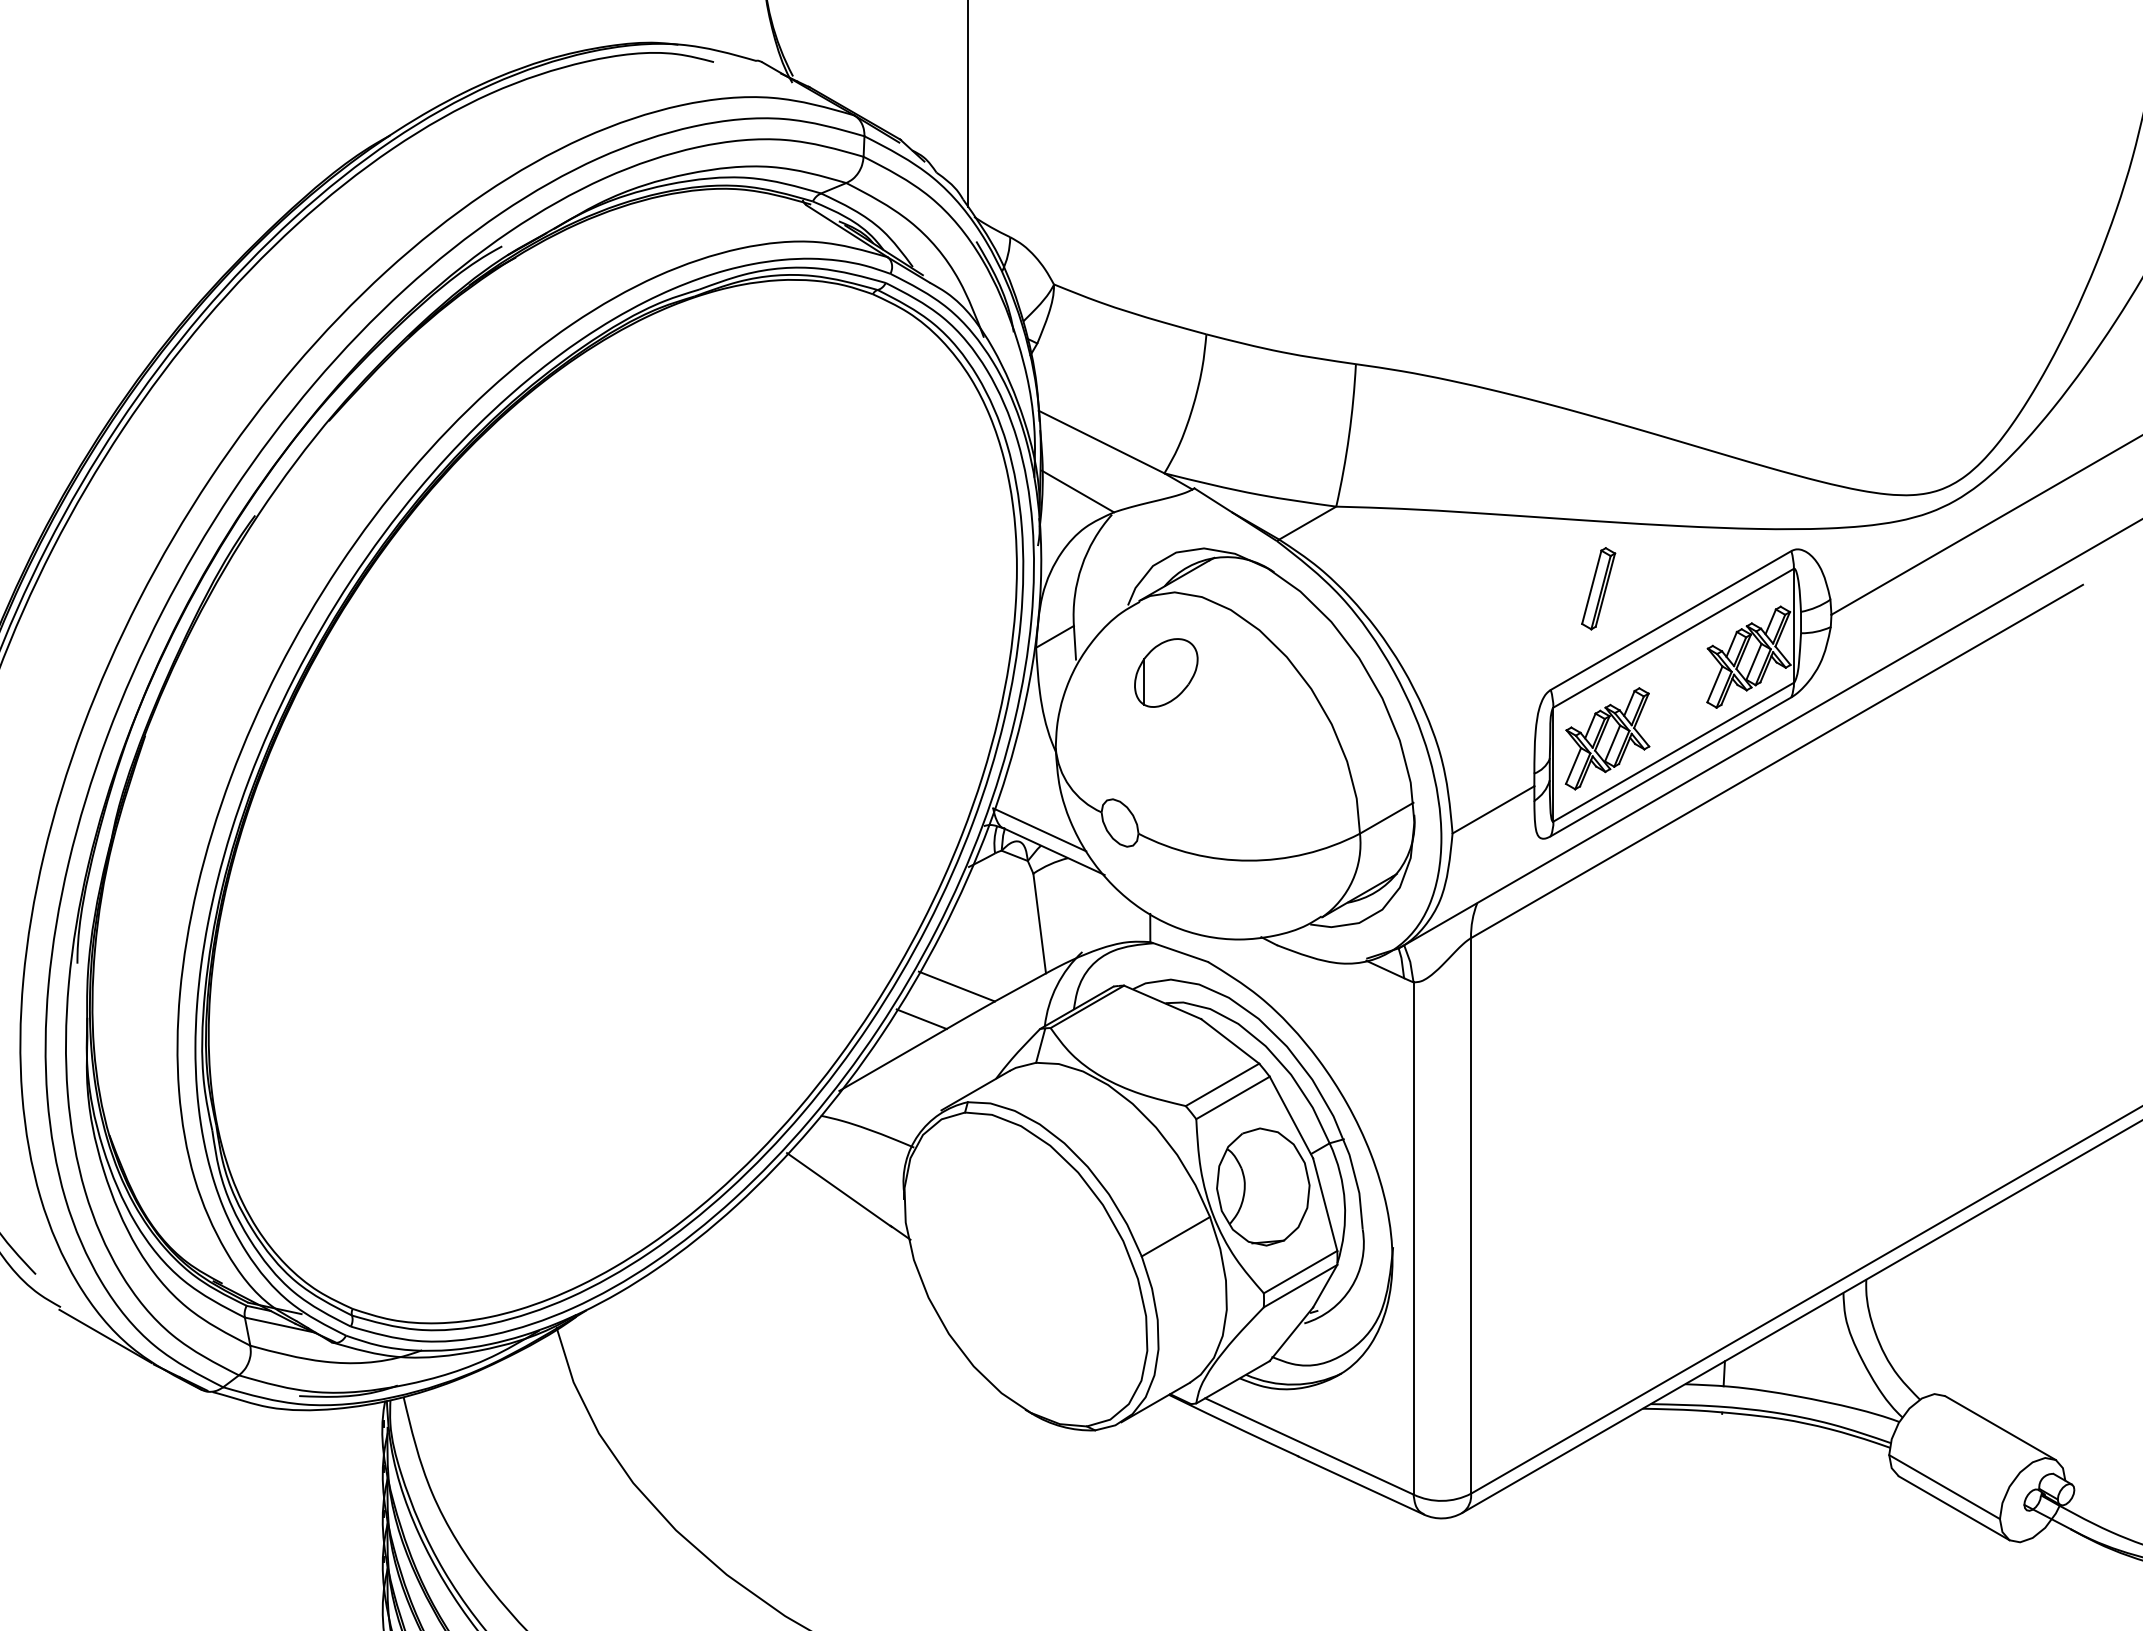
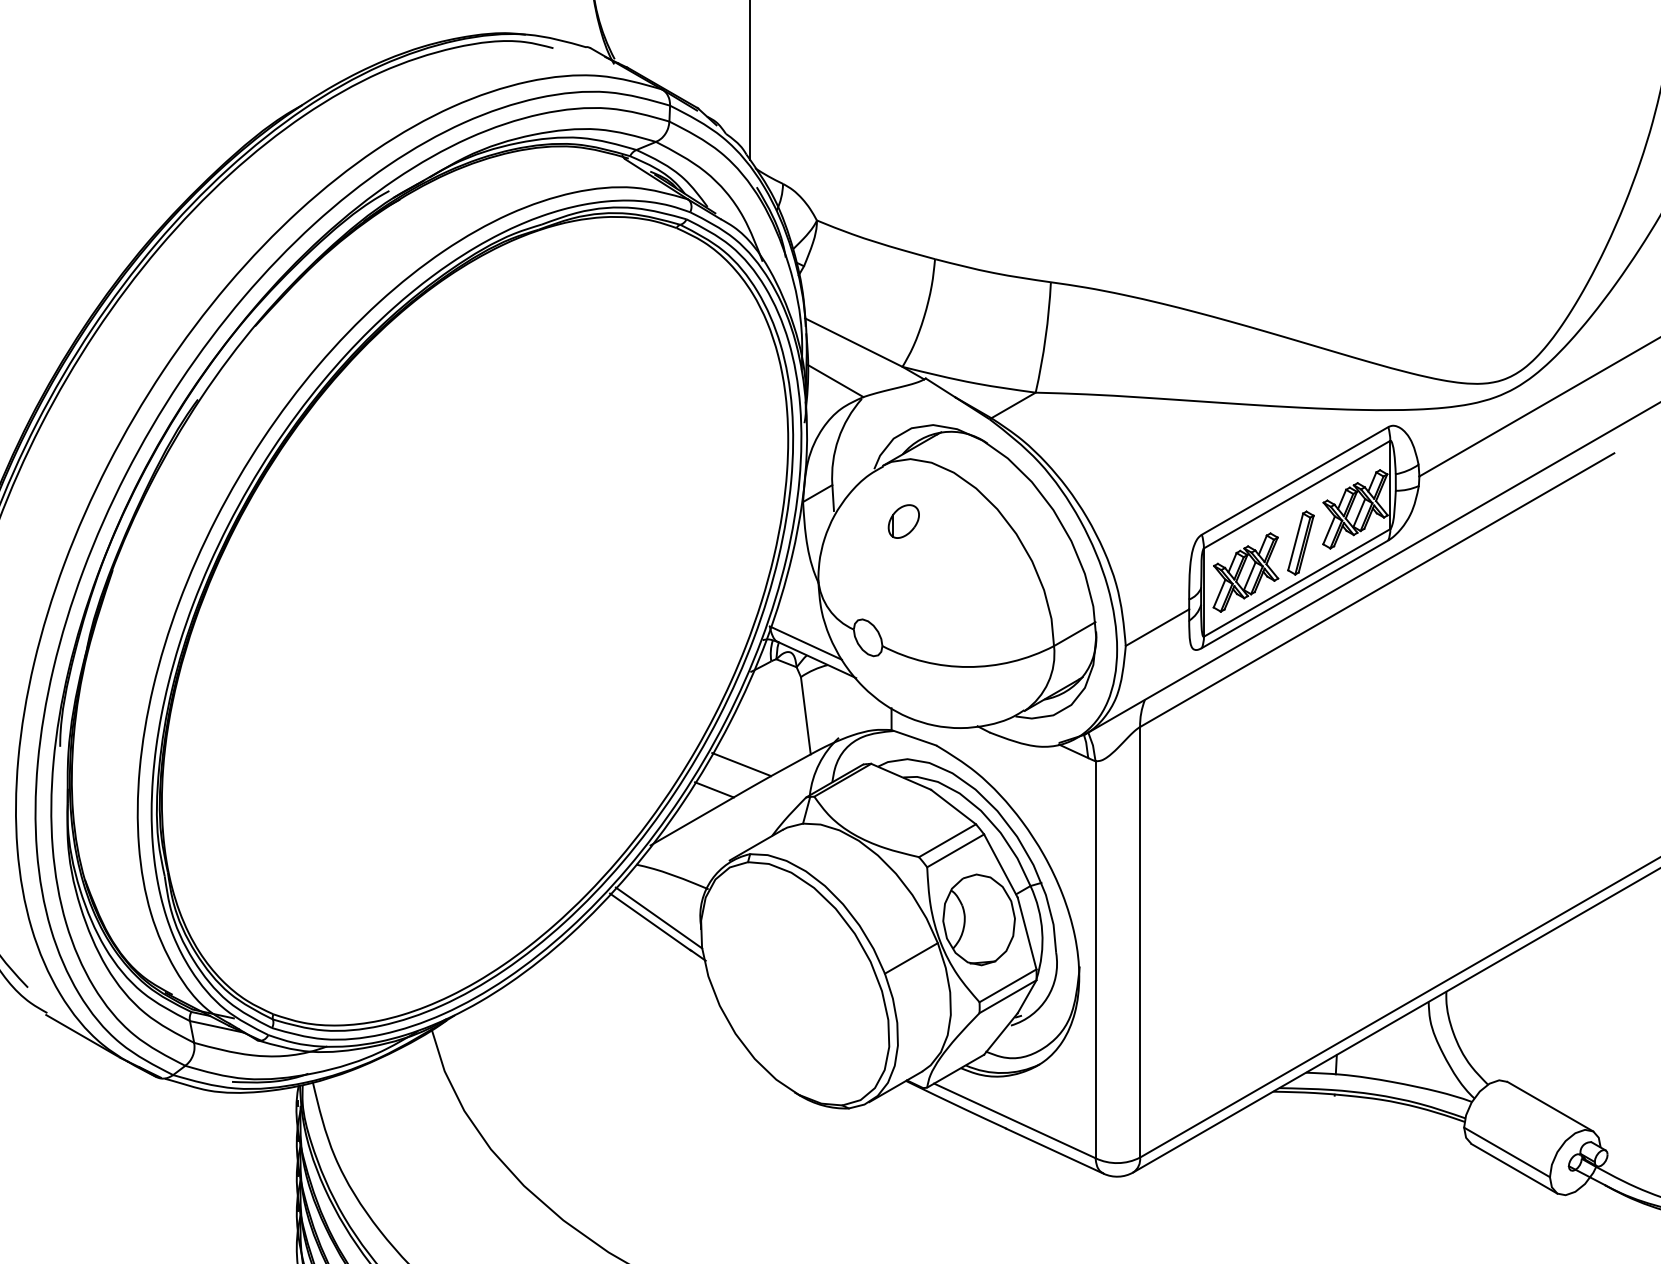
part: (1598, 588) -> (1300, 542), moved
part: (1165, 672) -> (903, 521), size x0.62
line: (849, 1184) -> (658, 917), added

